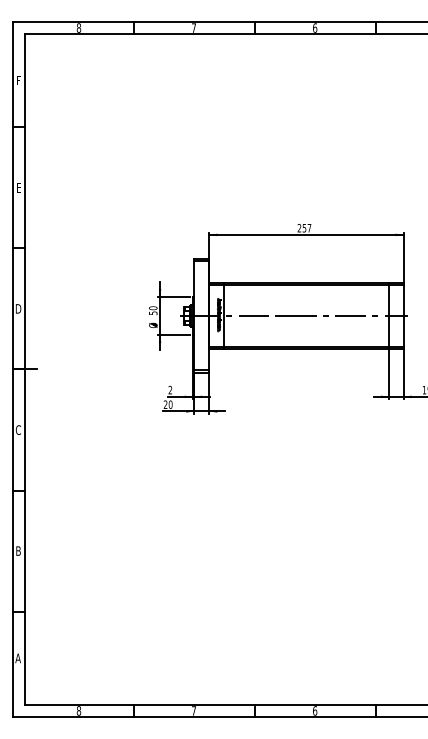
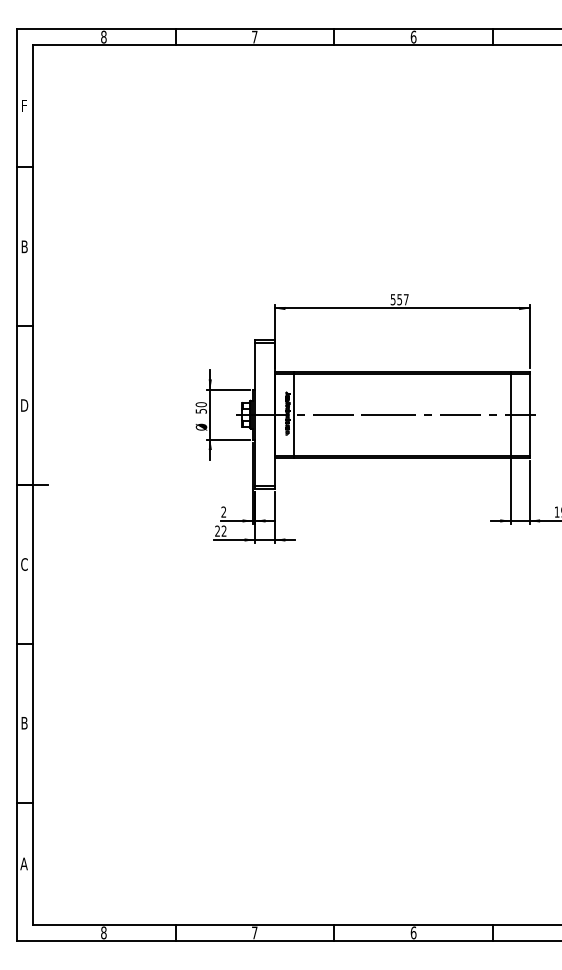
text: (18, 187) -> (24, 246), E -> B
text: (298, 228) -> (392, 299), 257 -> 557
text: (170, 404) -> (223, 530), 20 -> 22

